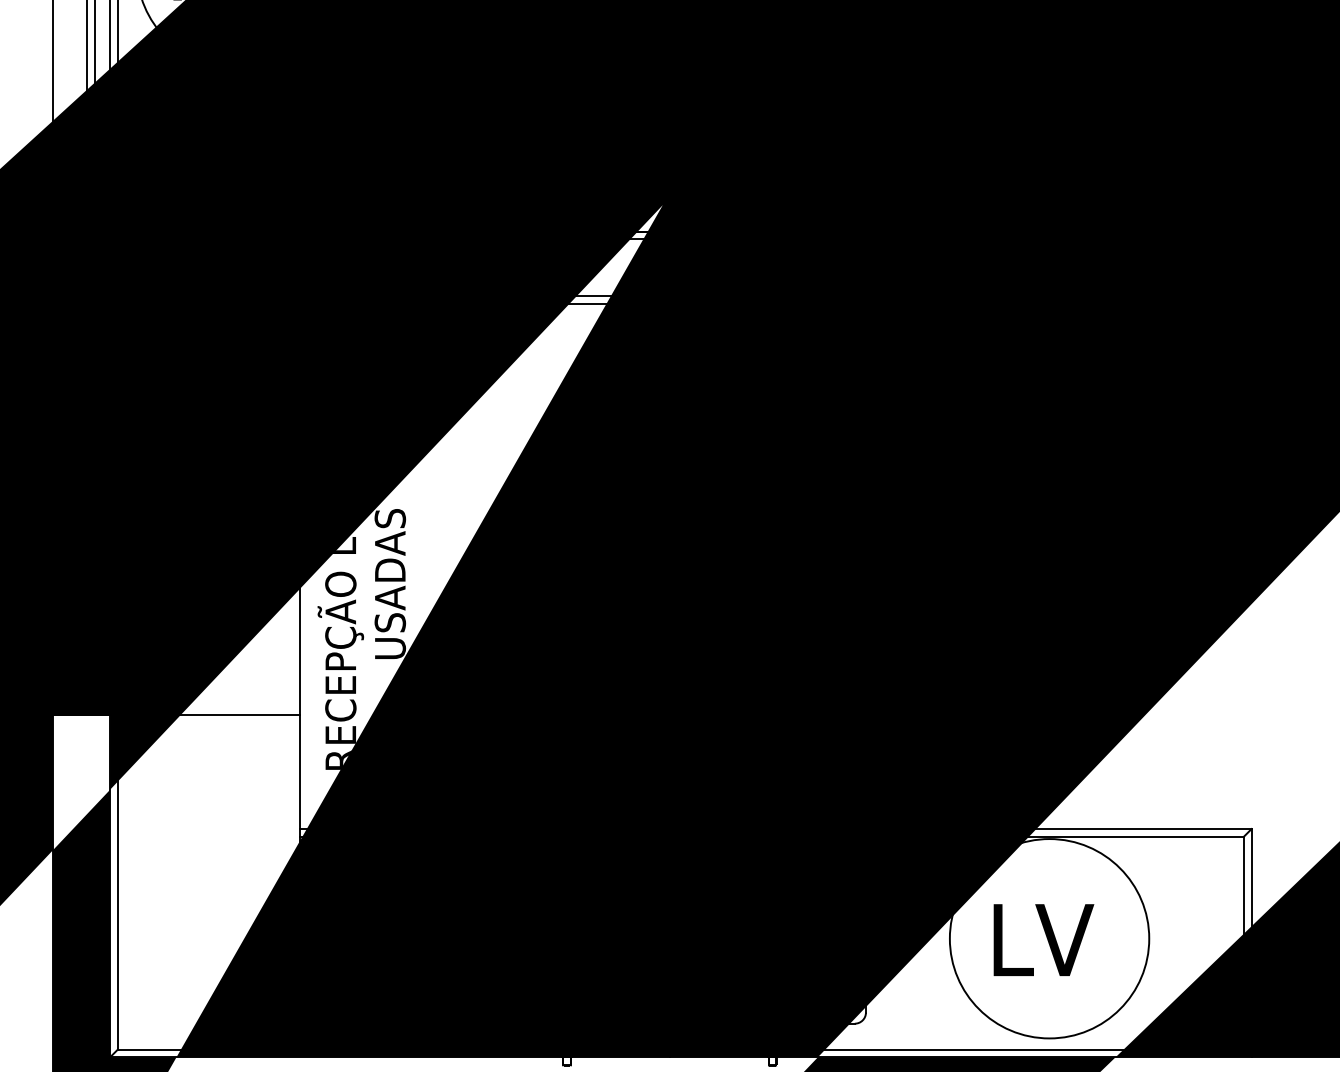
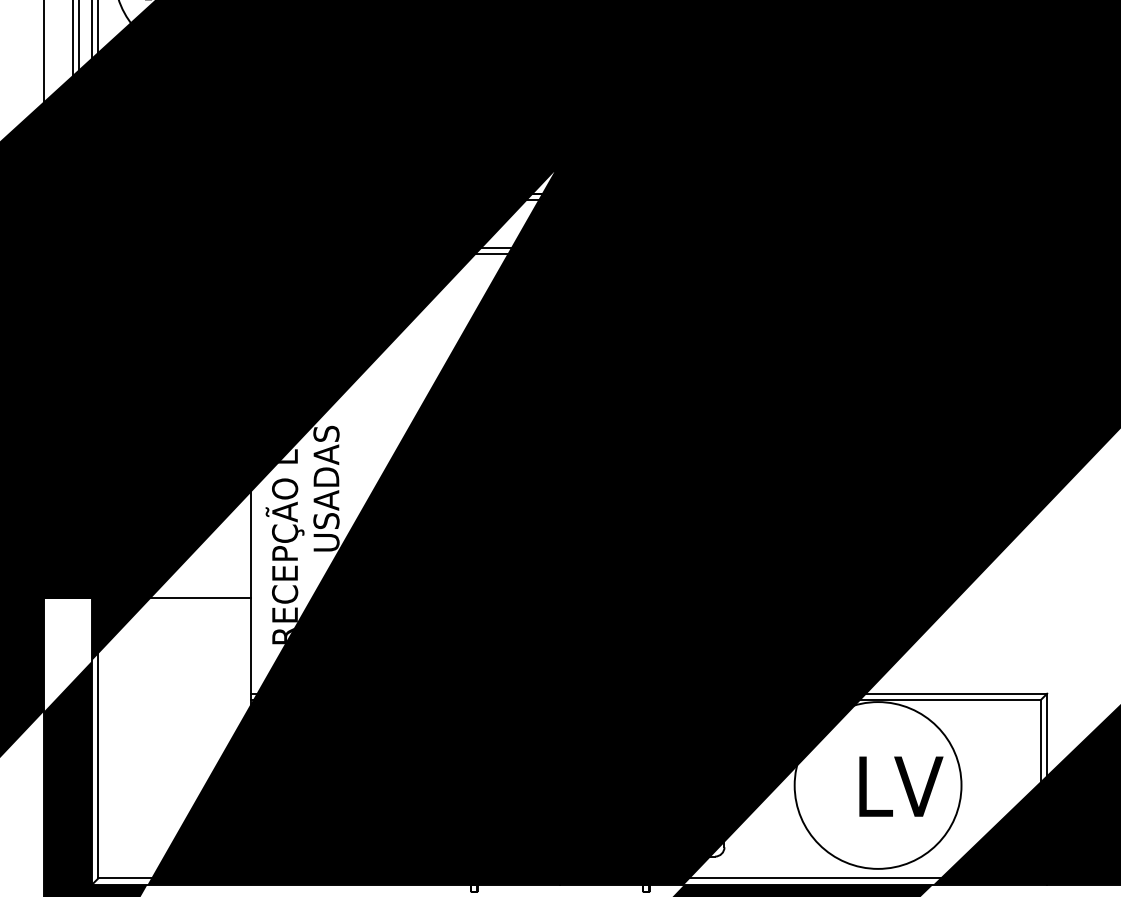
text: (1044, 939) -> (901, 786), moved

